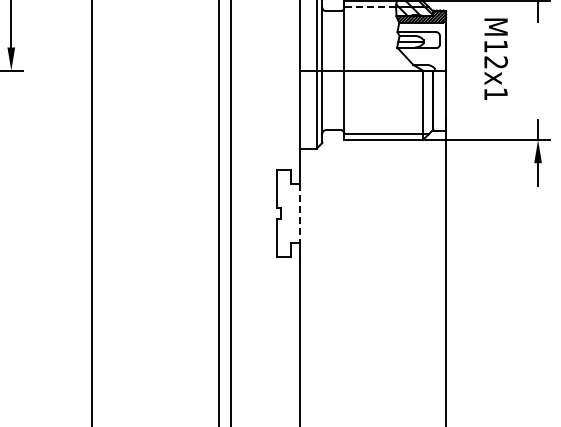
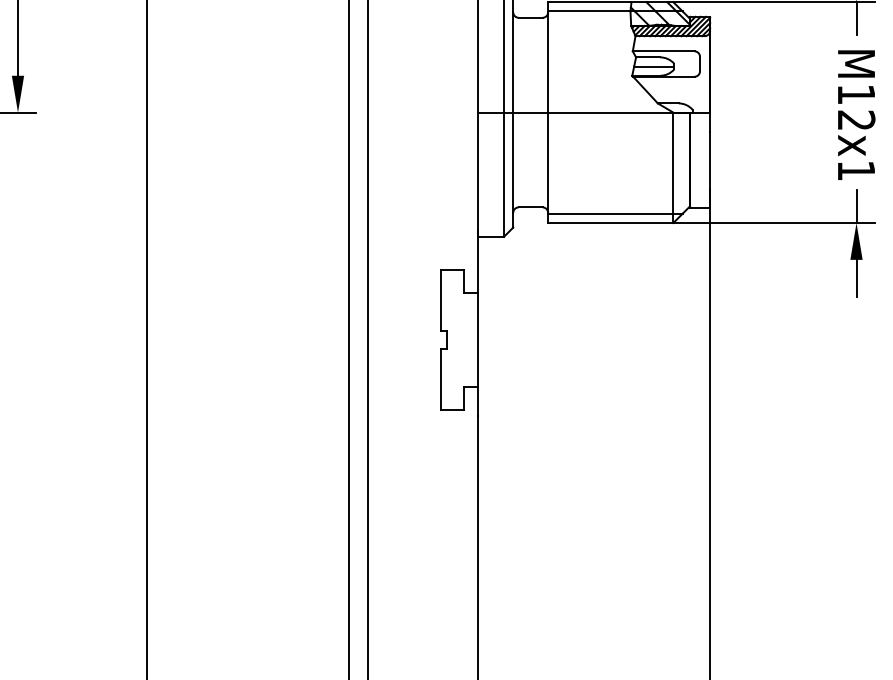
line: (370, 7) -> (589, 12), dashed -> solid
text: (495, 58) -> (855, 113), moved
line: (300, 213) -> (478, 340), dashed -> solid

